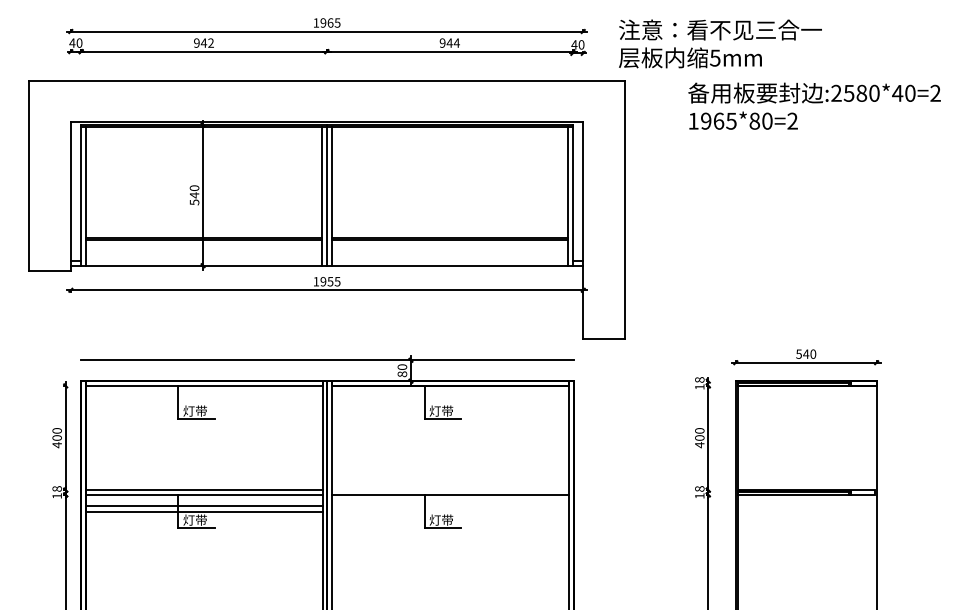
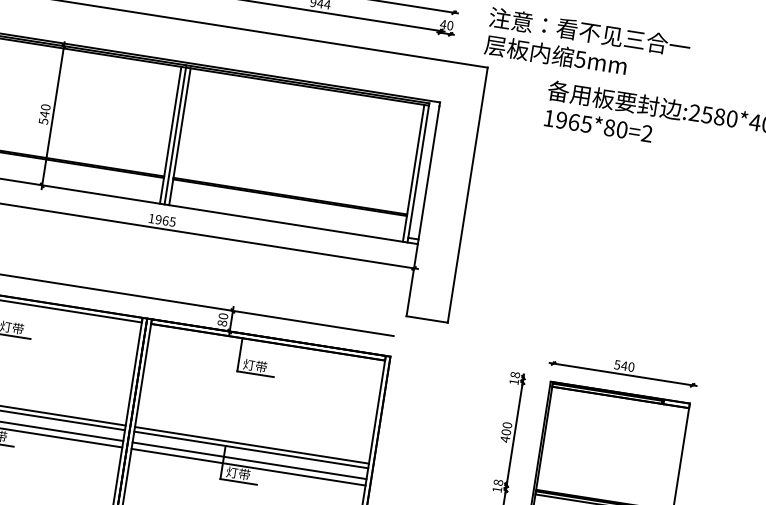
text: (330, 281) -> (165, 220), 1955 -> 1965
line: (450, 490) -> (251, 445), added
line: (450, 505) -> (249, 460), added
line: (450, 512) -> (248, 467), added

